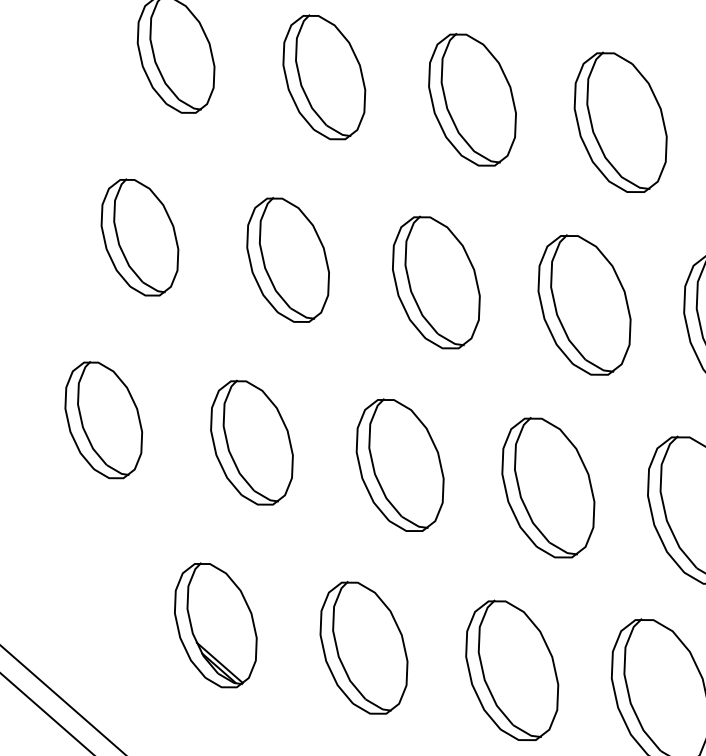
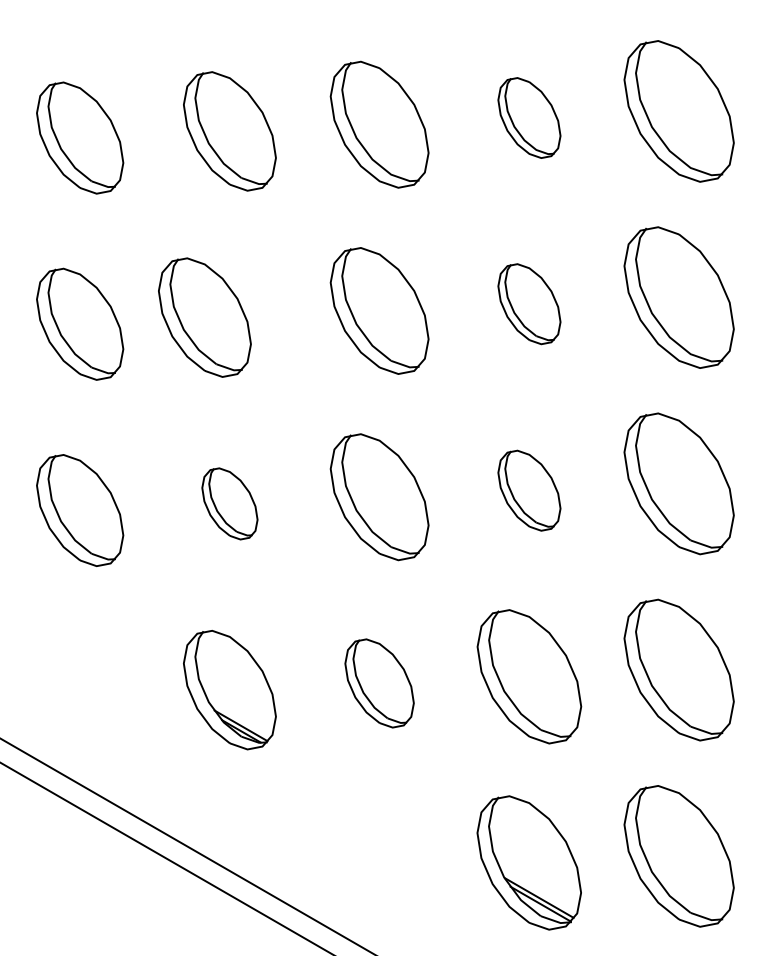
part: (620, 122) -> (529, 117), size x0.6
part: (287, 260) -> (204, 317), moved
part: (584, 304) -> (529, 303), size x0.6
part: (251, 442) -> (229, 503), size x0.6
part: (548, 488) -> (529, 490), size x0.6
part: (363, 648) -> (379, 683), size x0.7

